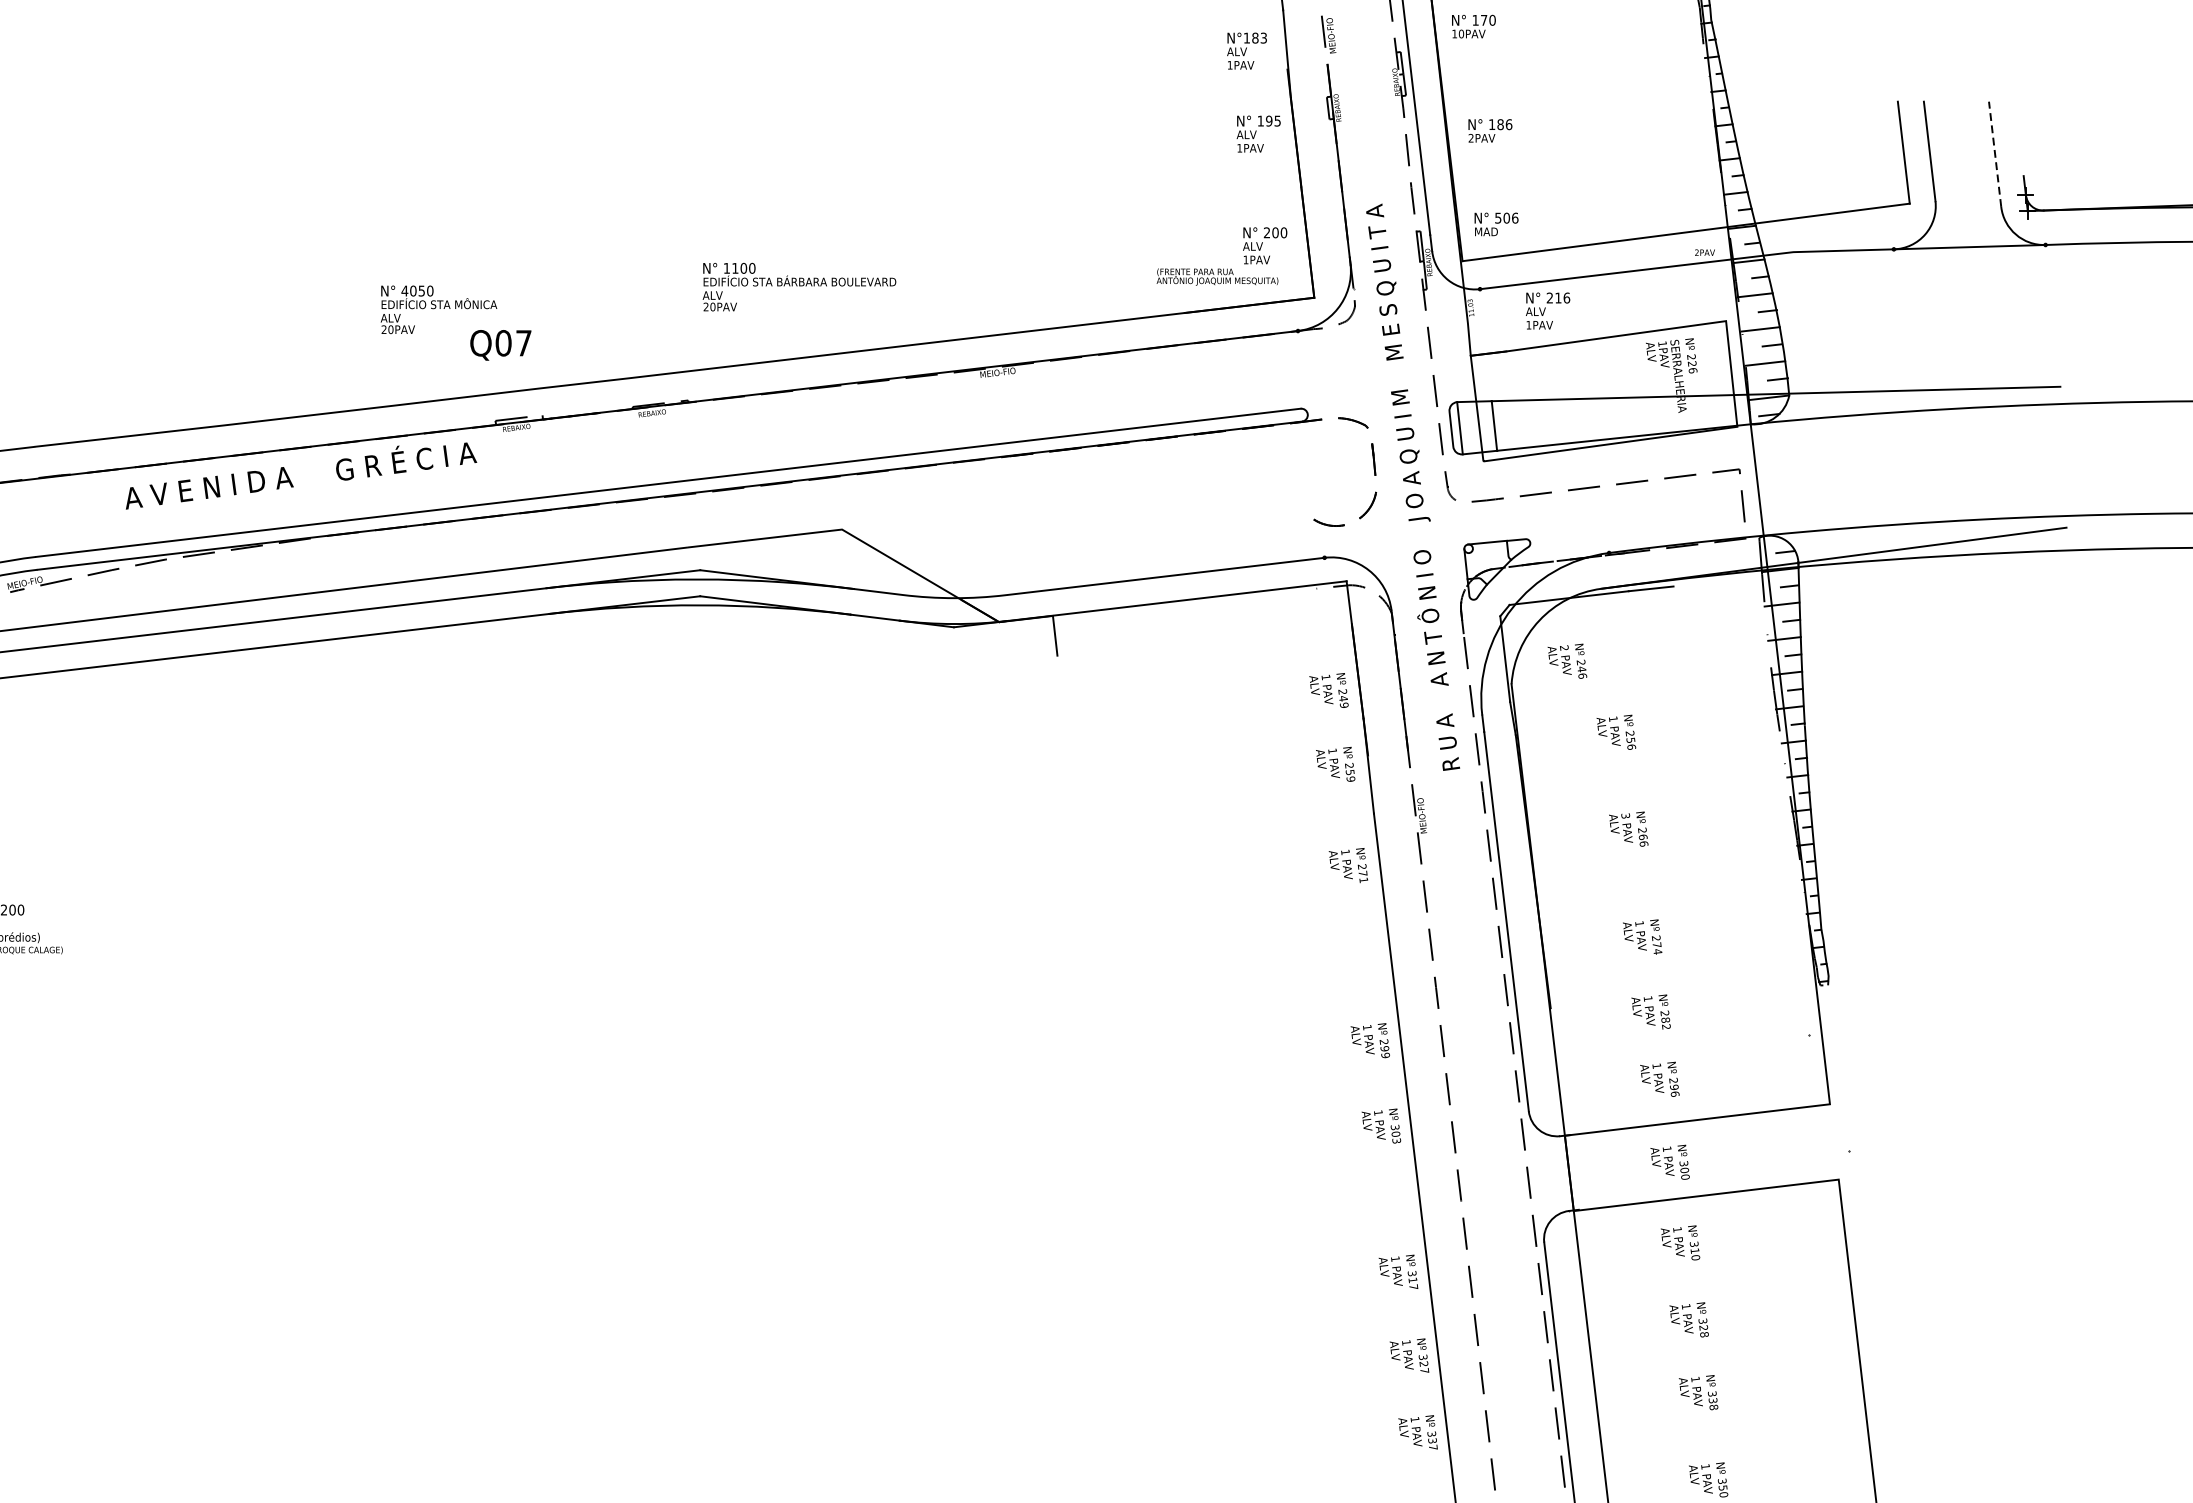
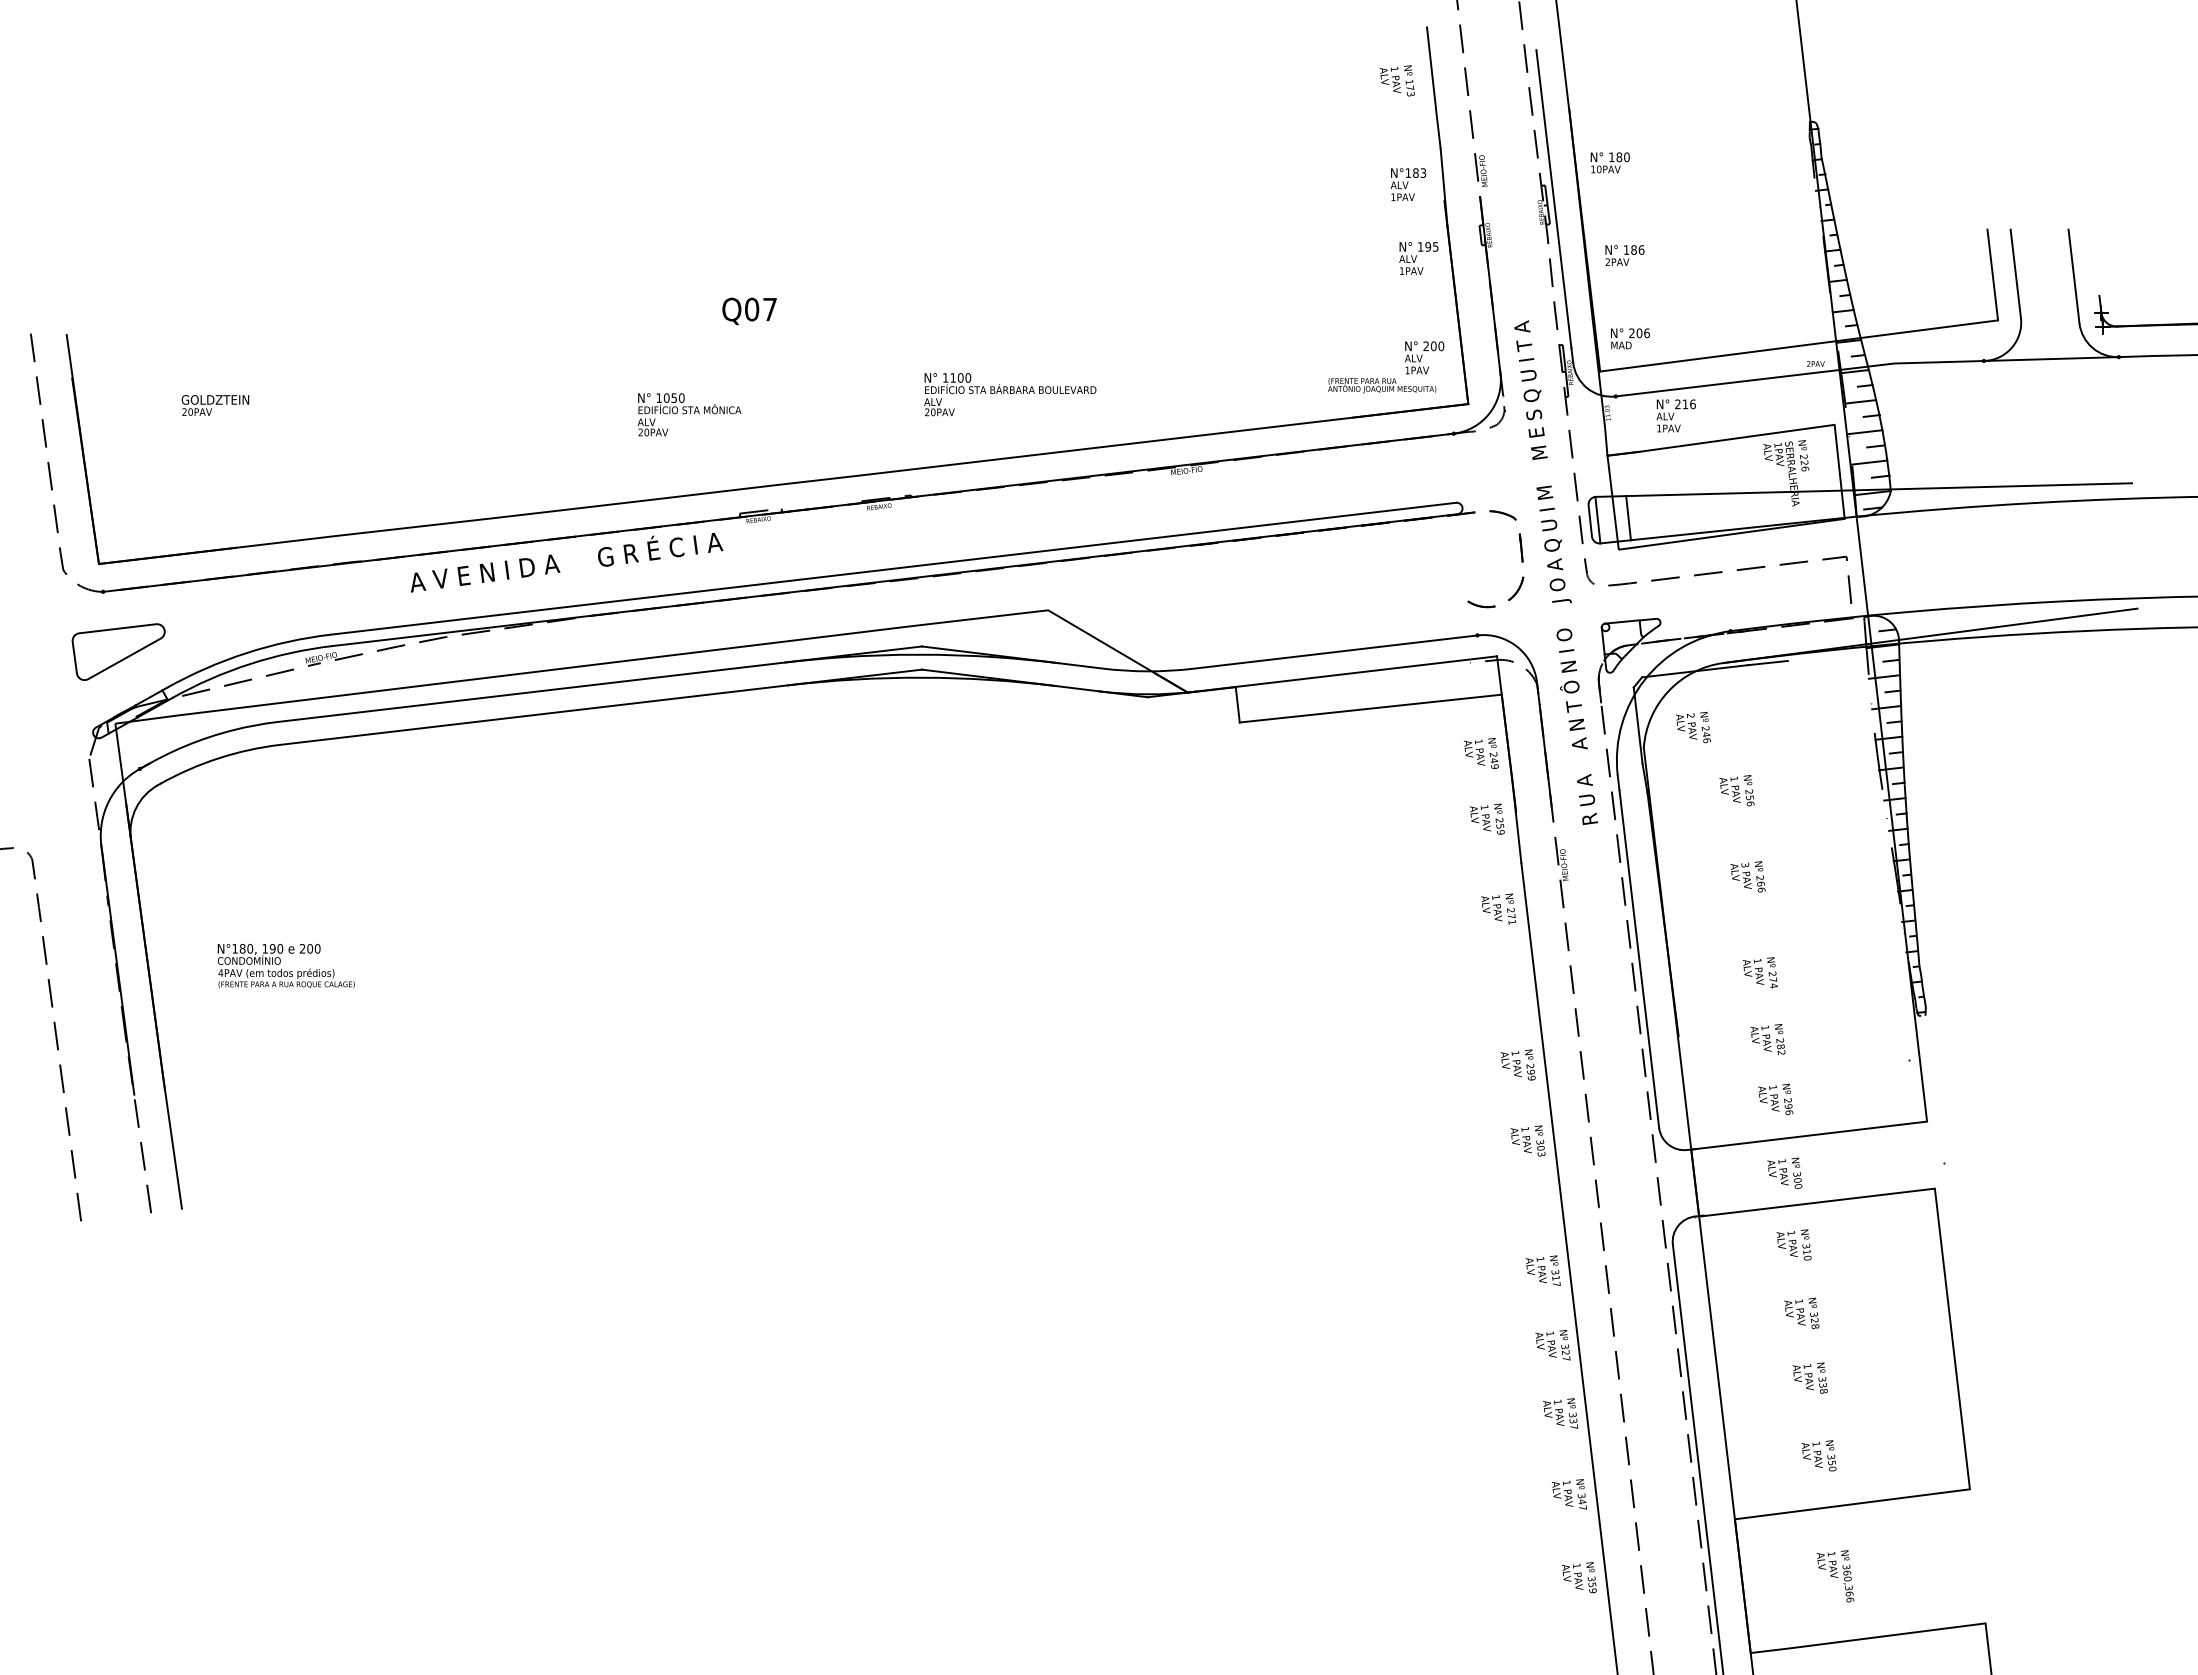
text: (1484, 20) -> (1619, 157), 170 -> 180
line: (1994, 153) -> (2073, 275), dashed -> solid
text: (1497, 218) -> (1631, 333), 506 -> 206
text: (405, 290) -> (659, 397), 4050 -> 1050
text: (500, 345) -> (749, 311), moved
line: (1204, 639) -> (1370, 708), added

